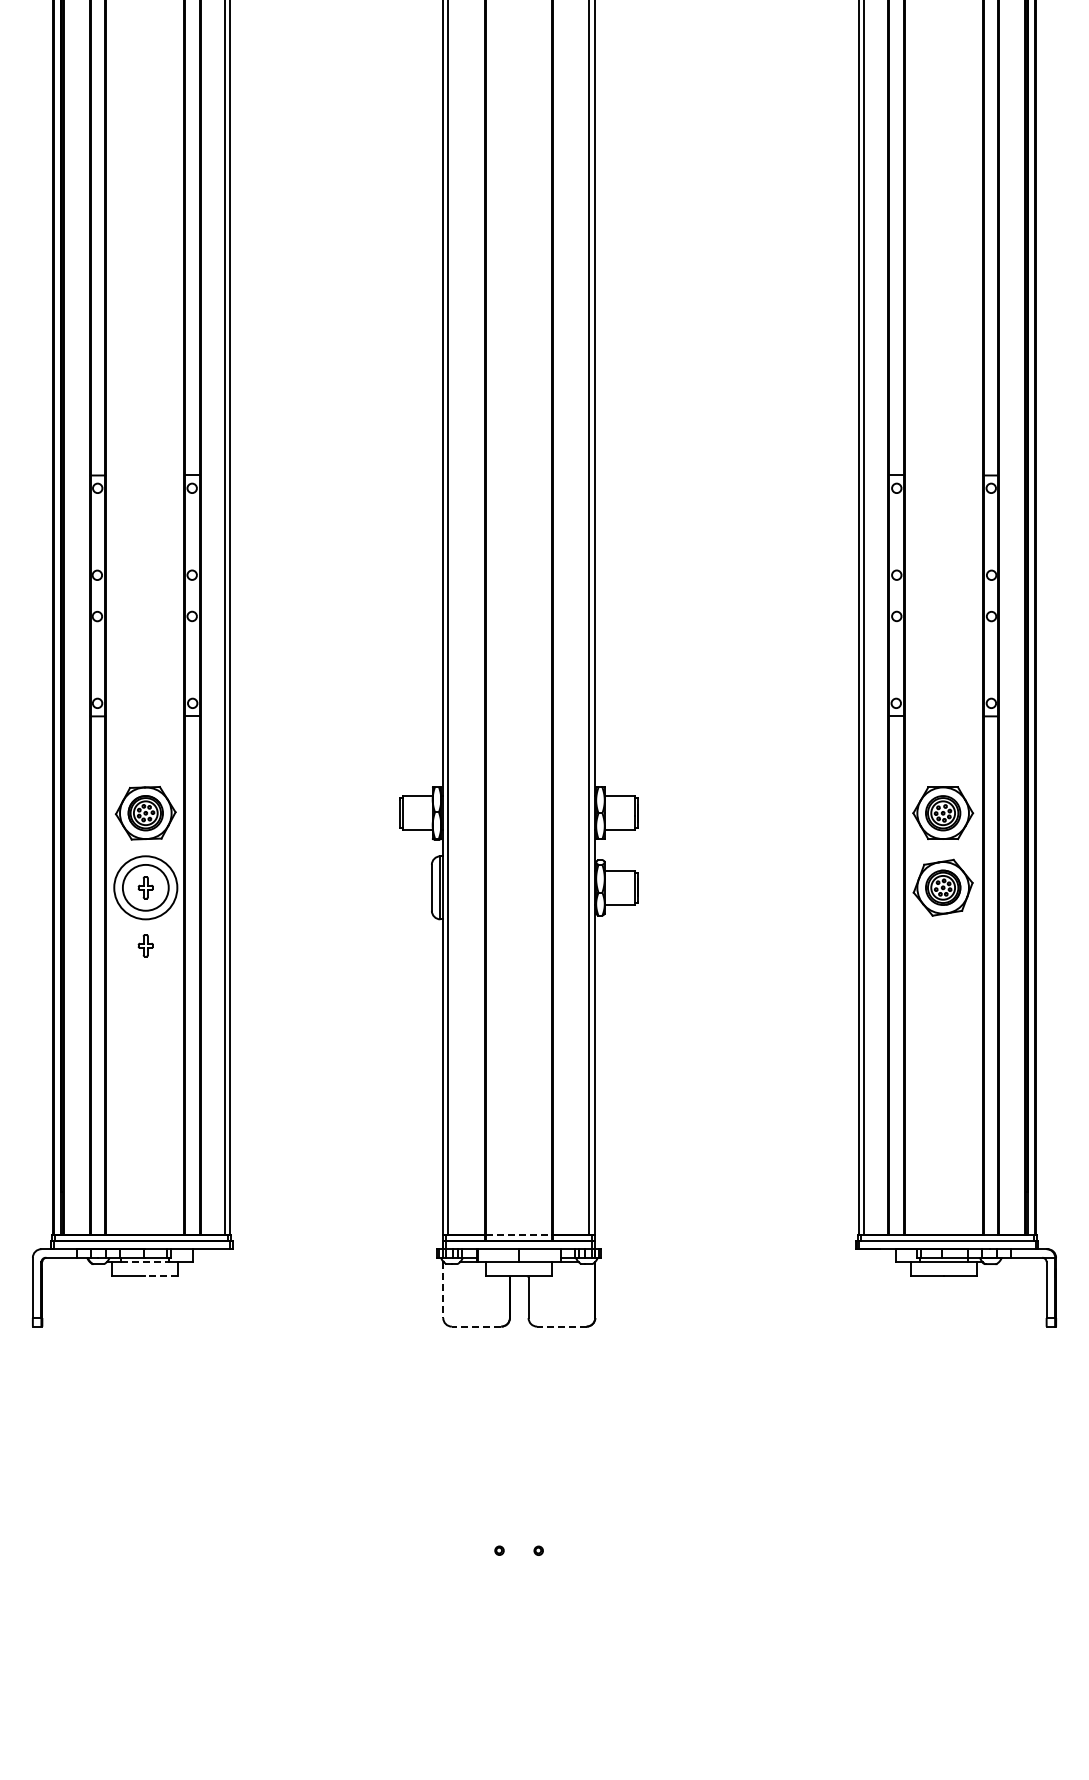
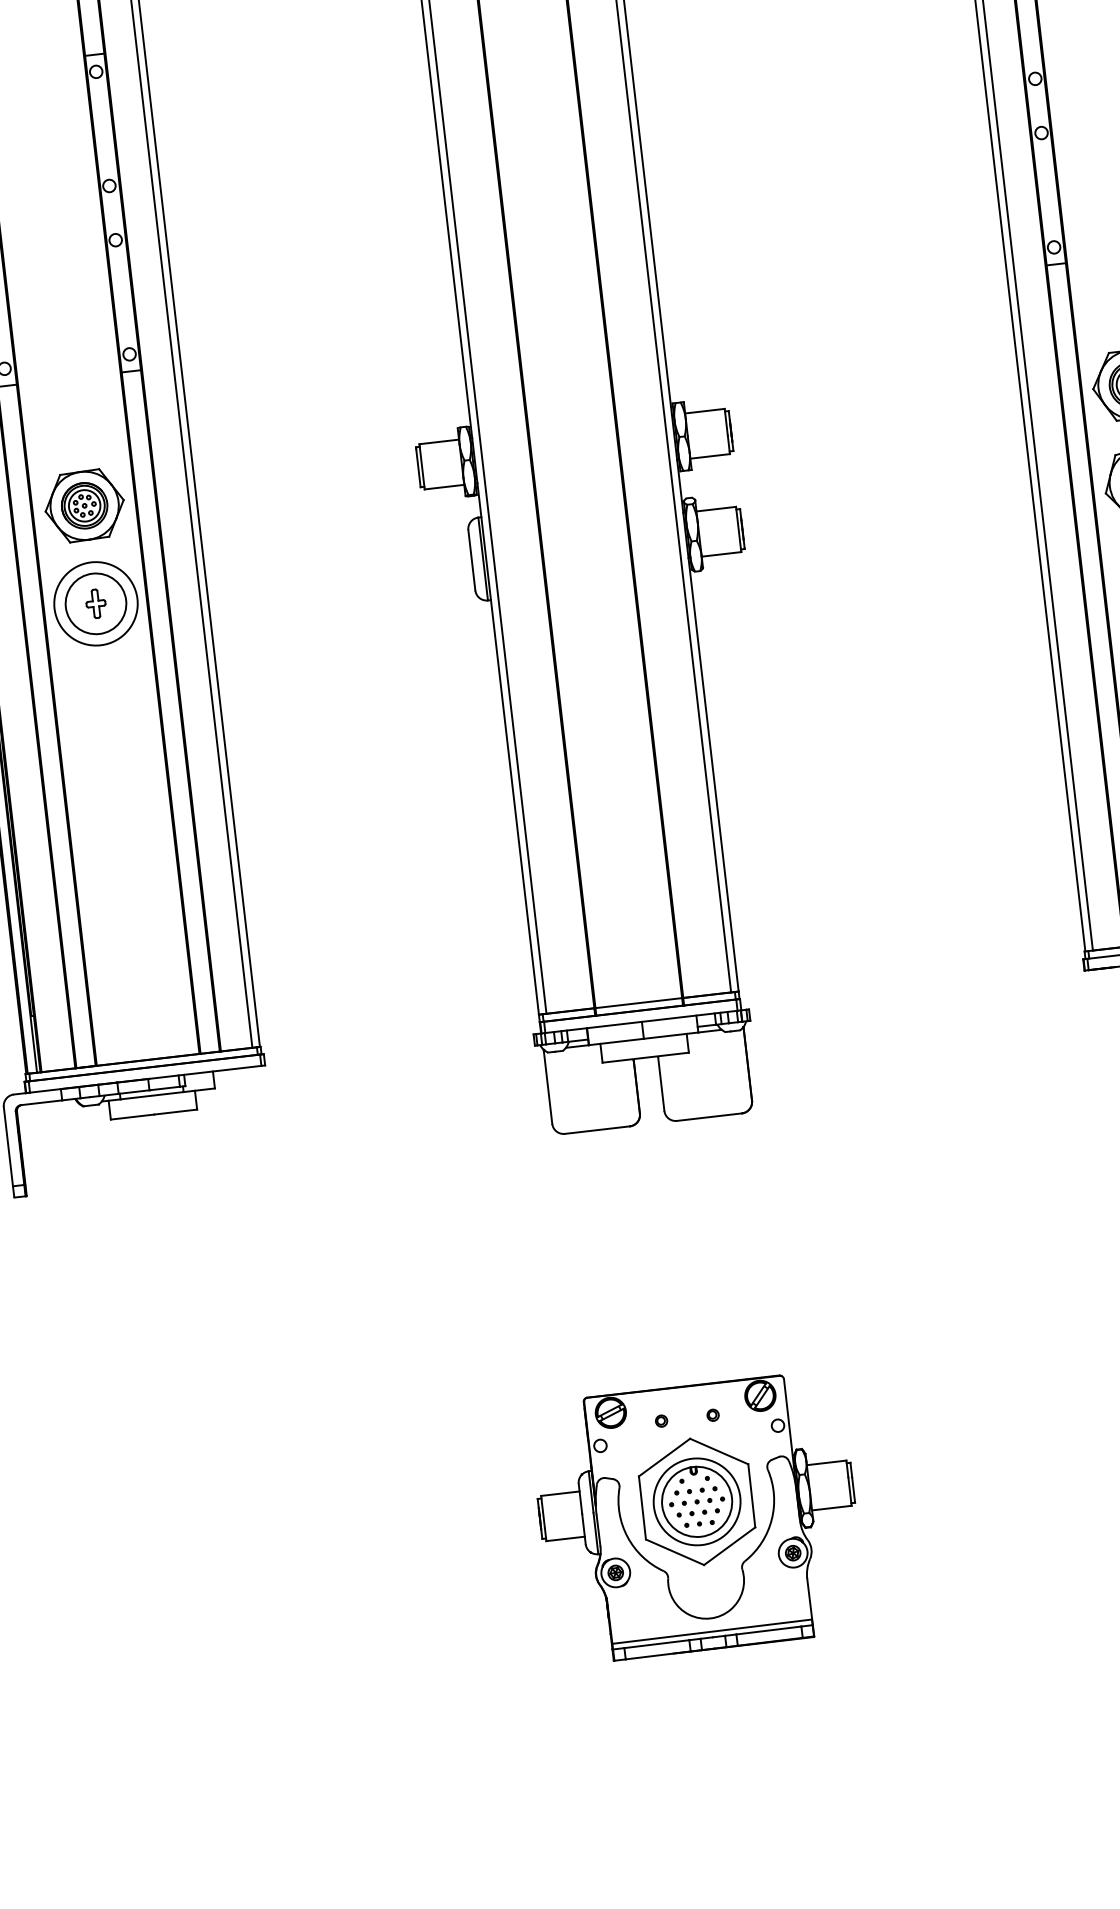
part: (145, 945) -> (104, 679), removed
line: (518, 1234) -> (638, 1002), dashed -> solid
line: (145, 1262) -> (152, 1096), dashed -> solid
line: (160, 1276) -> (174, 1112), dashed -> solid
line: (443, 1290) -> (548, 1087), dashed -> solid
line: (476, 1326) -> (597, 1129), dashed -> solid
line: (561, 1326) -> (708, 1117), dashed -> solid
part: (518, 1626) -> (698, 1517), added

